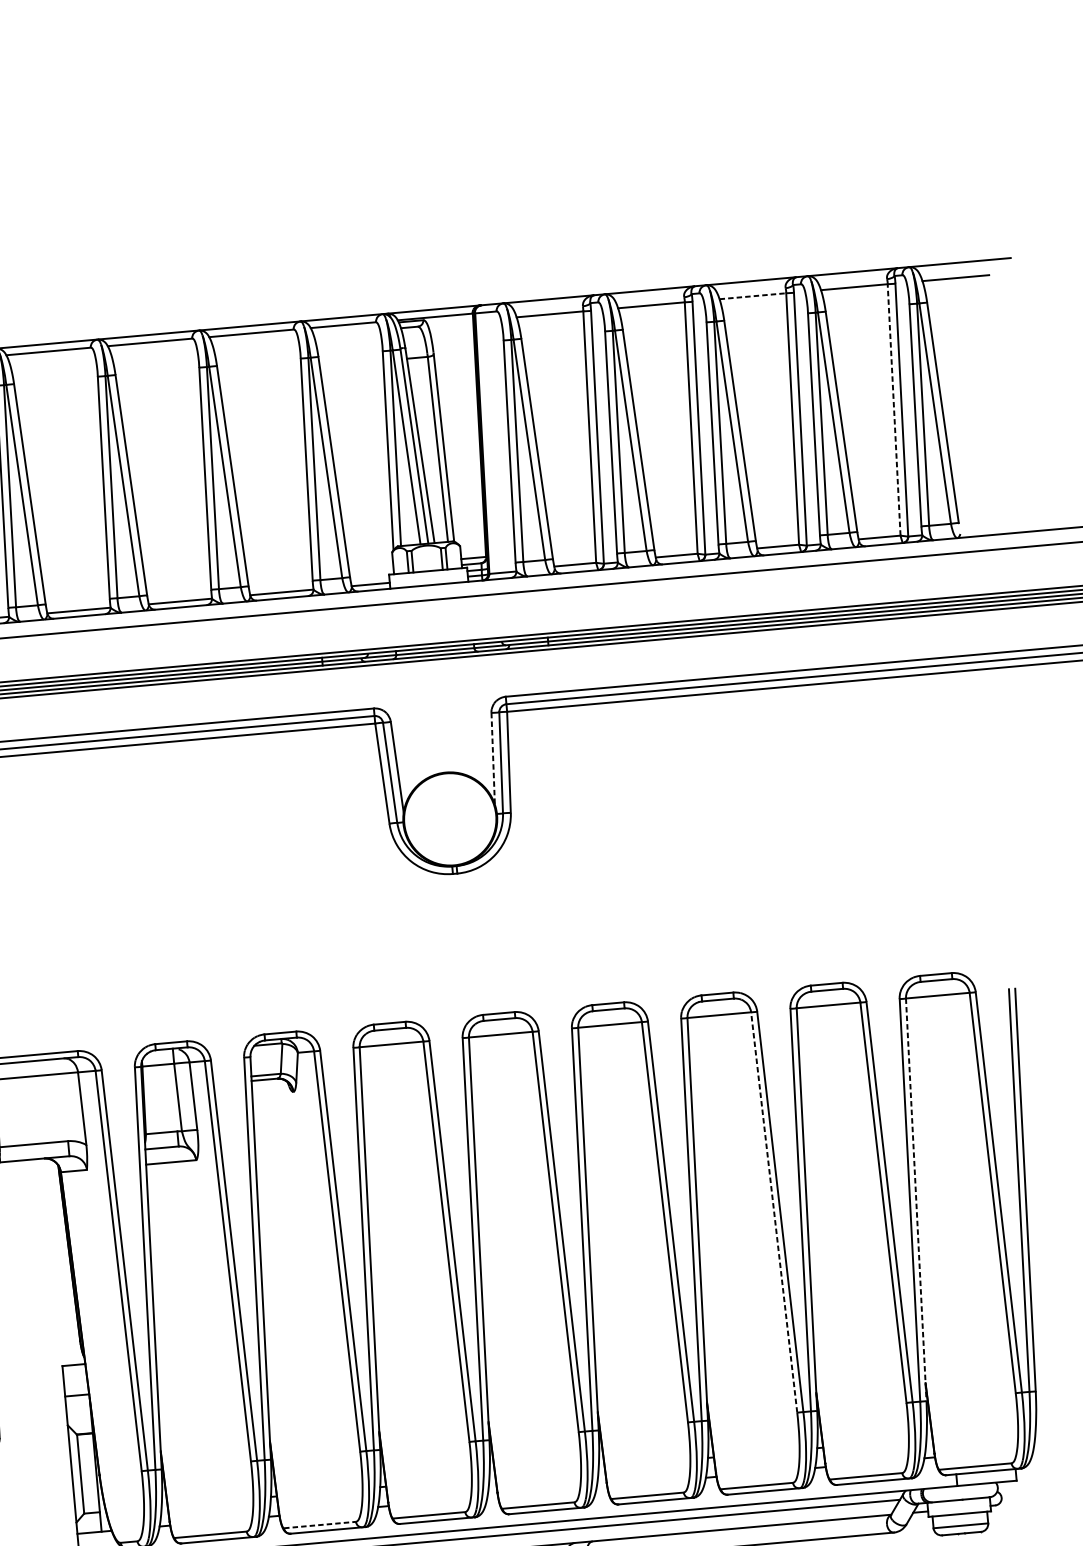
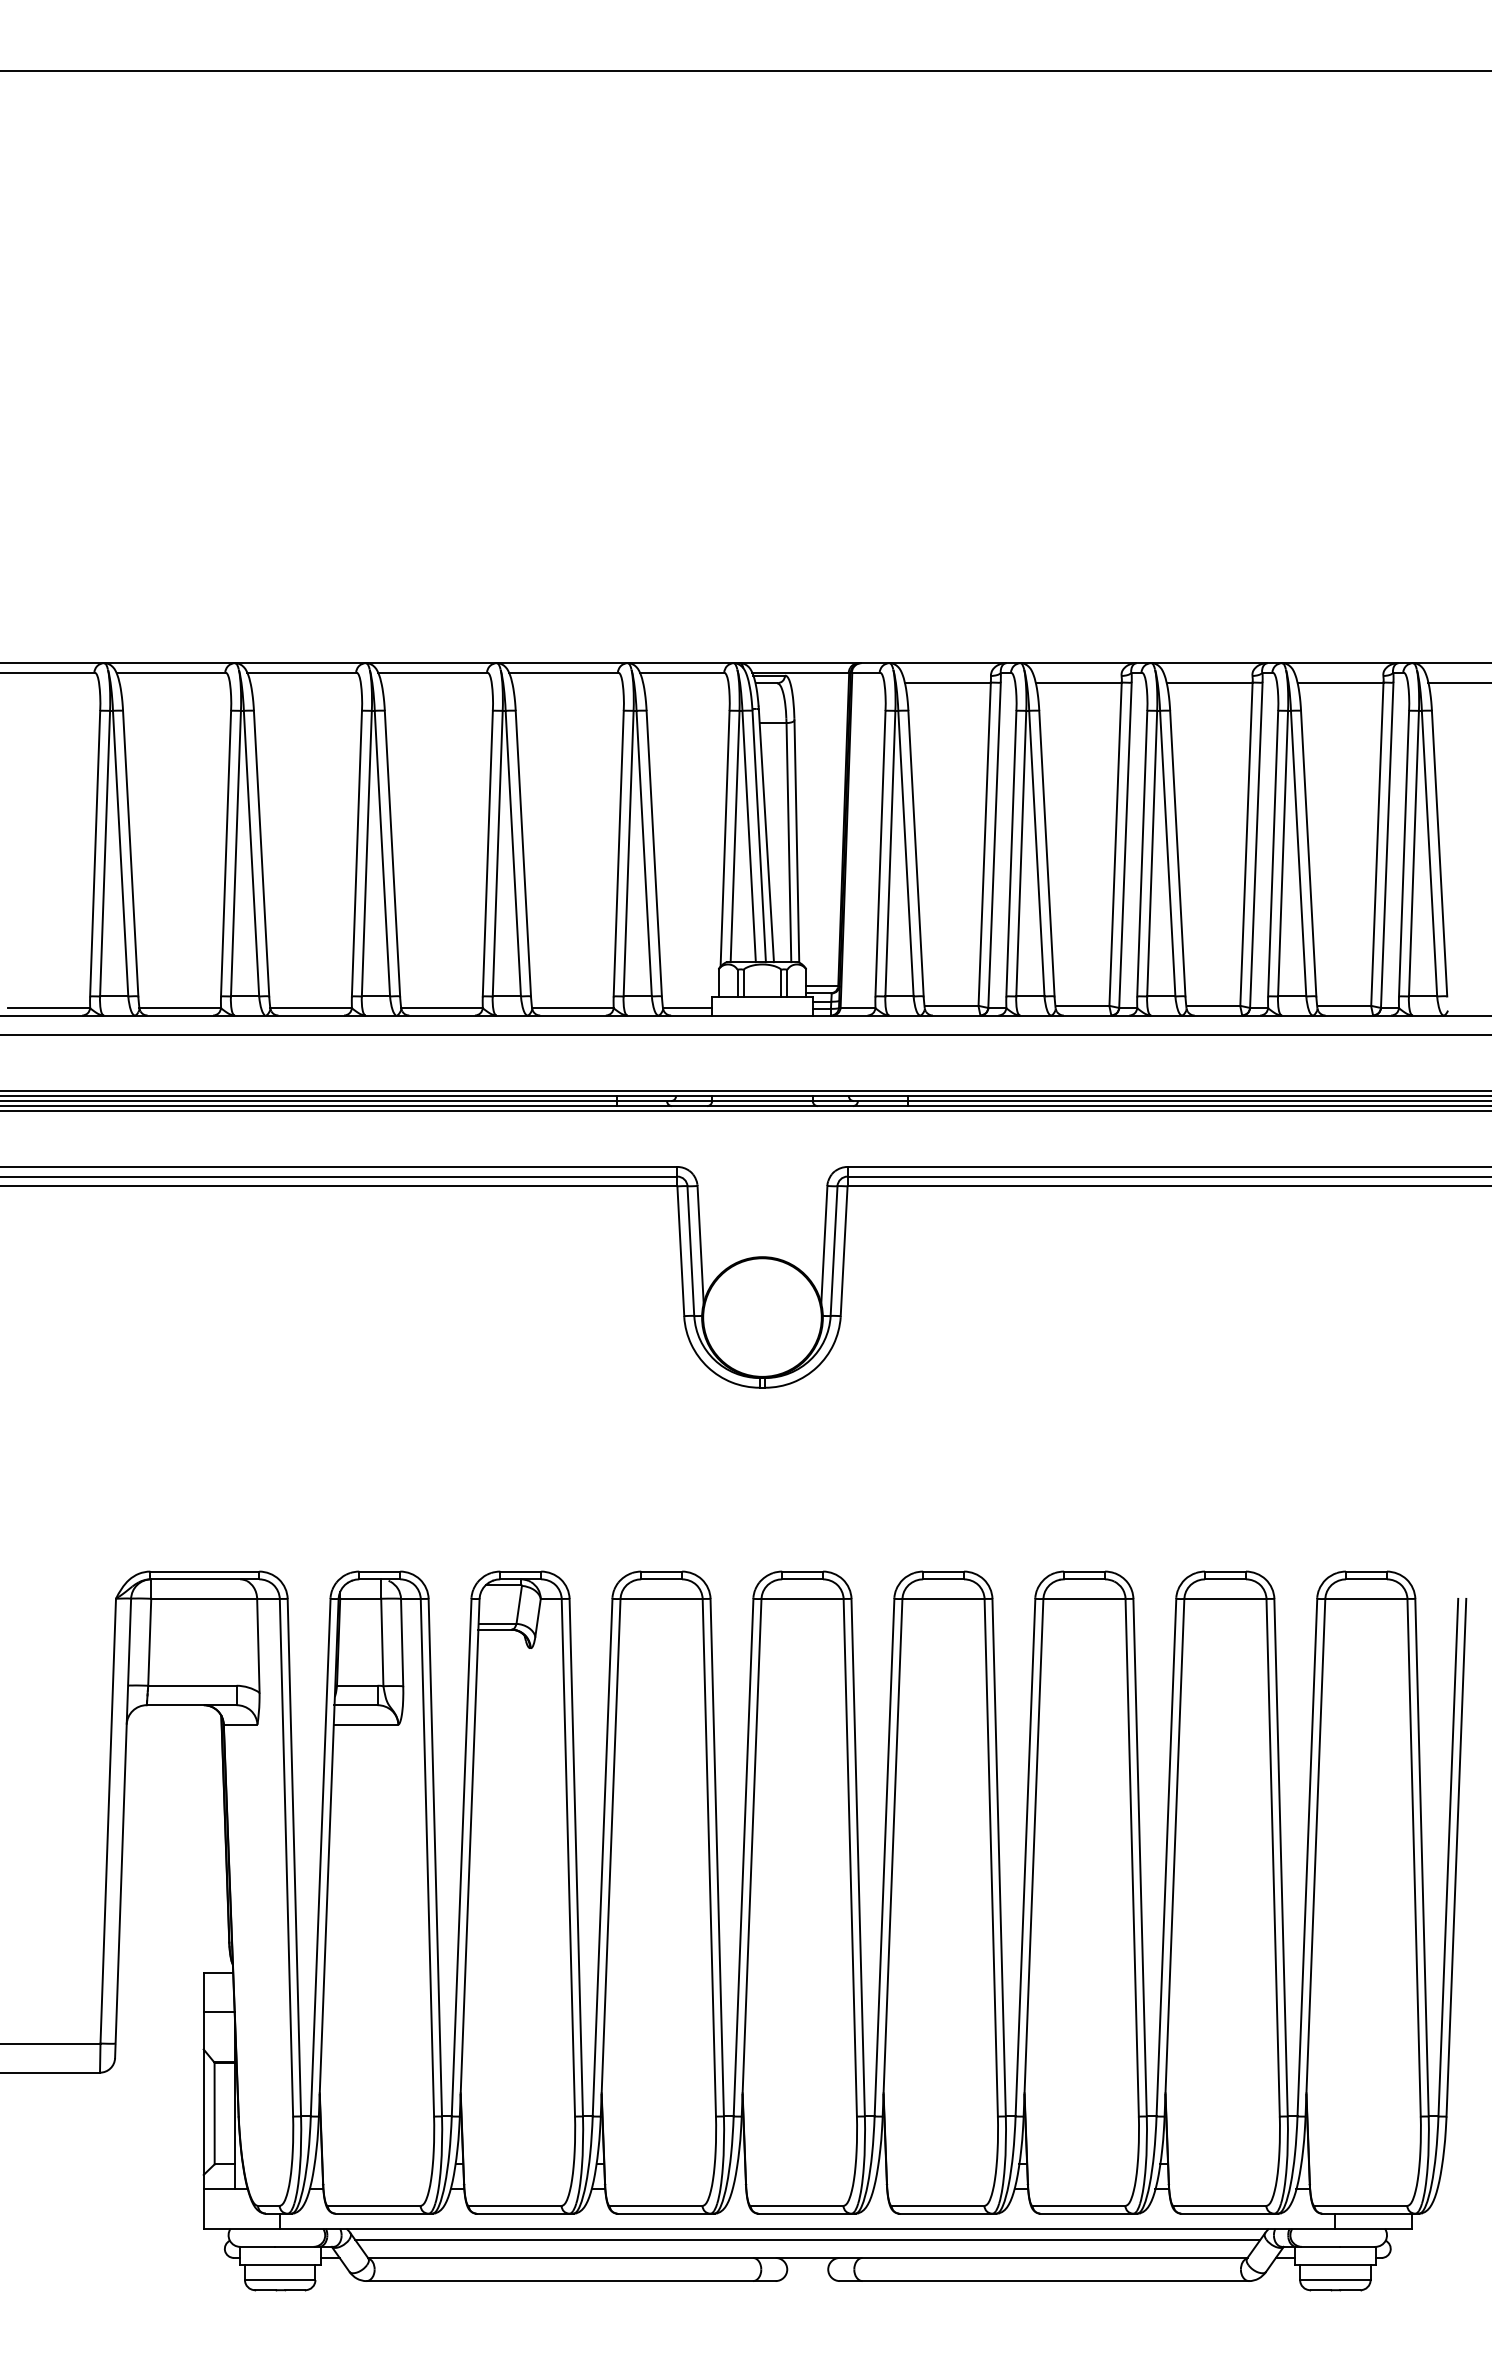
line: (752, 296) -> (1209, 682), dashed -> solid
line: (894, 410) -> (1377, 844), dashed -> solid
line: (493, 758) -> (824, 1244), dashed -> solid
line: (916, 1199) -> (1315, 1857), dashed -> solid
line: (774, 1212) -> (1132, 1857), dashed -> solid
line: (320, 1524) -> (515, 2205), dashed -> solid

